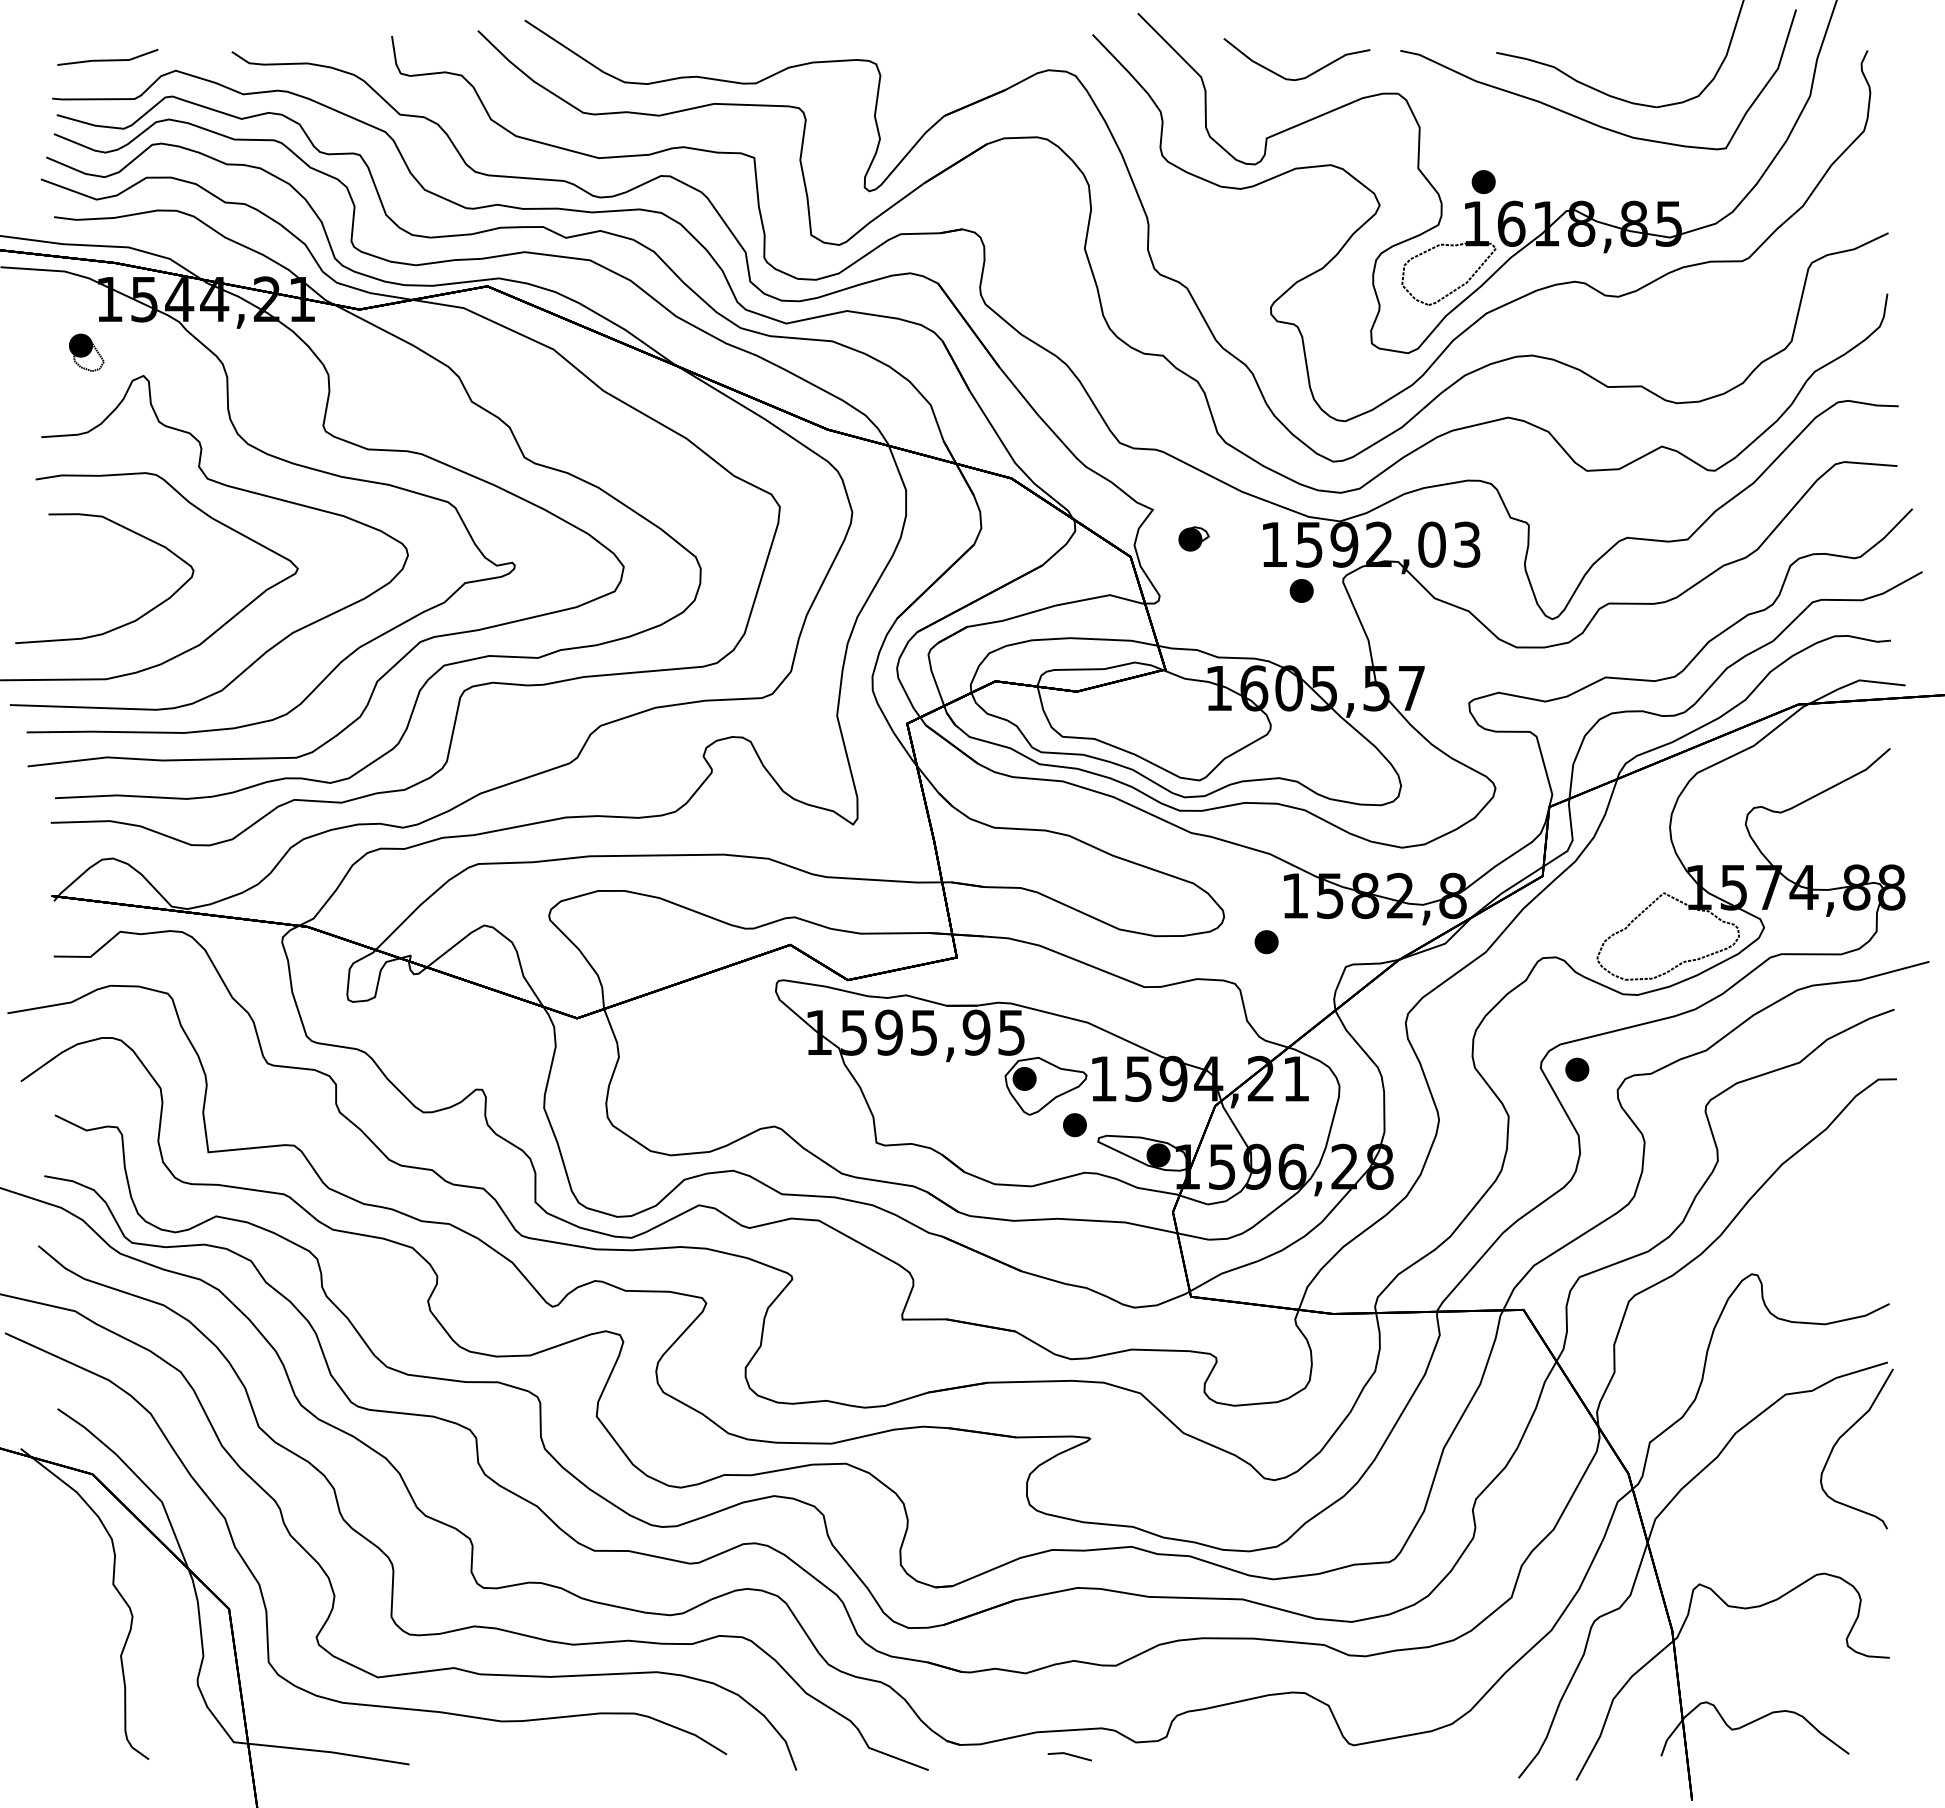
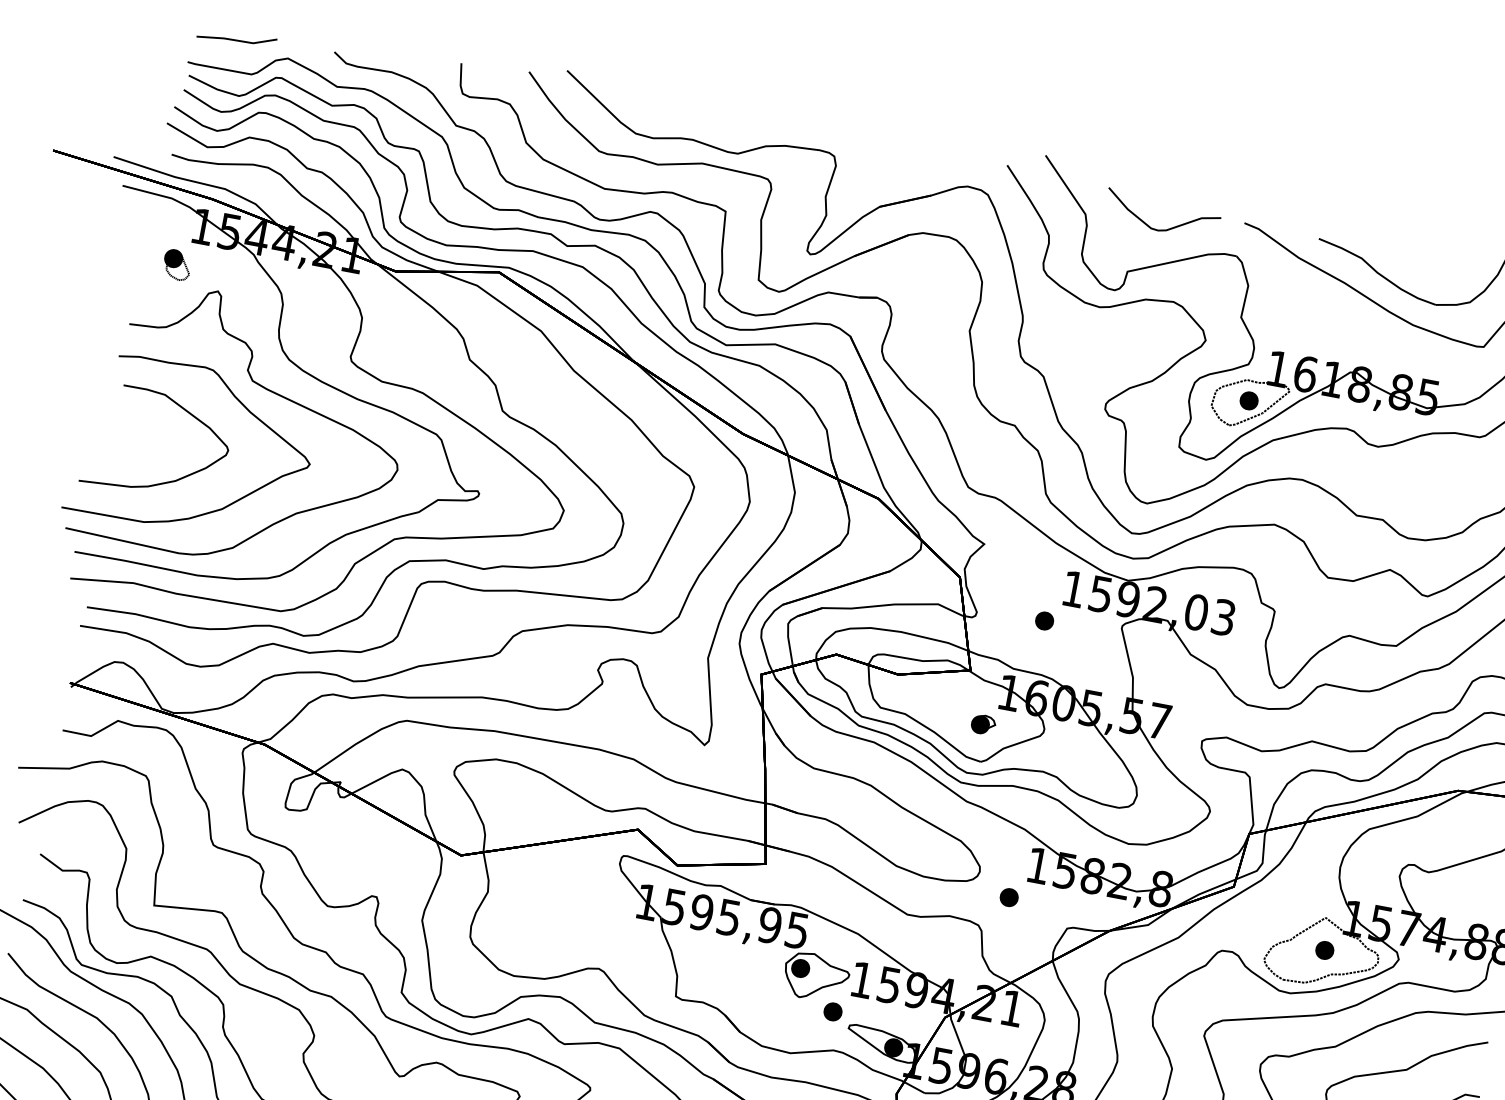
part: (1483, 181) -> (1249, 400), moved
part: (1193, 538) -> (982, 724), moved
part: (1301, 590) -> (1044, 620), moved
part: (1577, 1069) -> (1324, 950), moved

